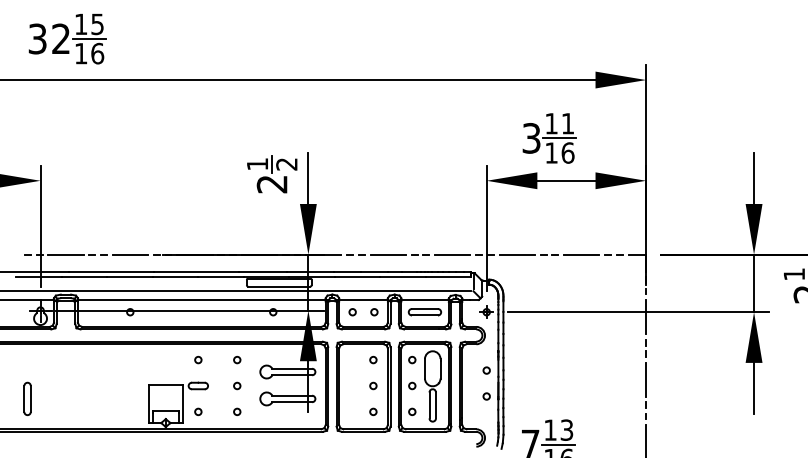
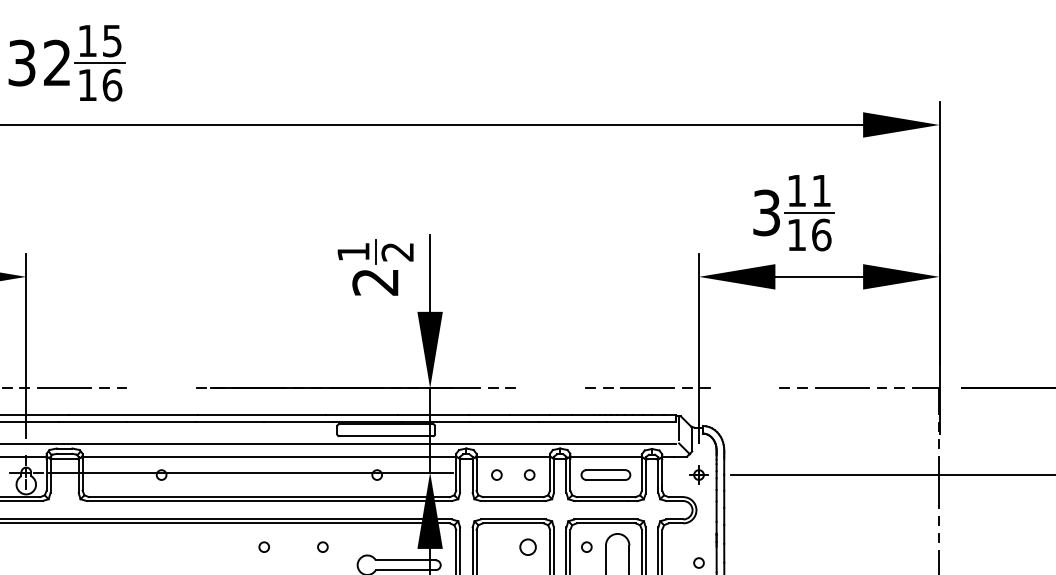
line: (130, 254) -> (161, 388), removed
line: (387, 254) -> (549, 388), removed
line: (516, 254) -> (743, 388), removed
circle: (373, 359) -> (528, 546), size x1.6

